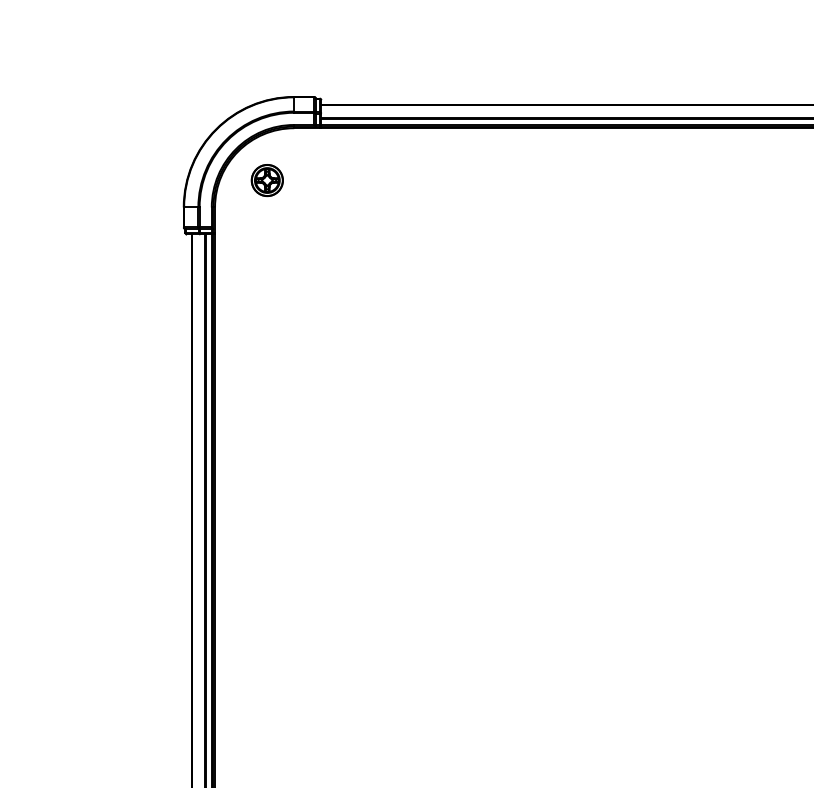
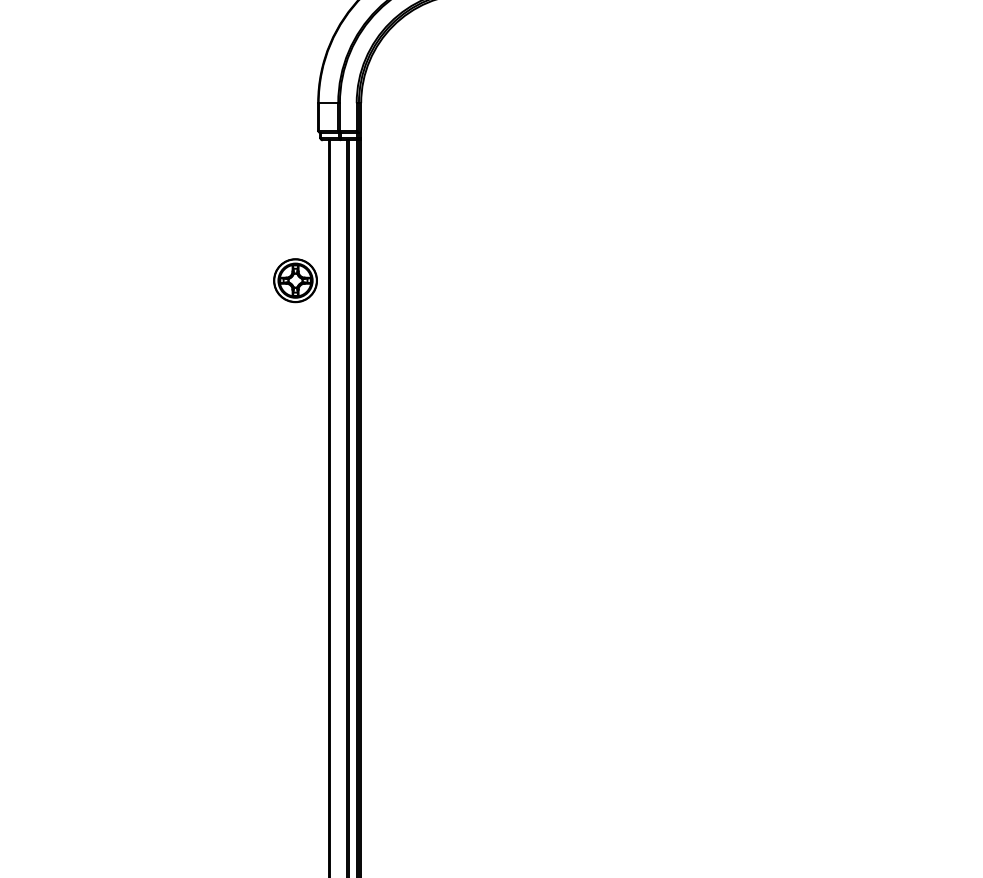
part: (266, 180) -> (294, 280), moved

